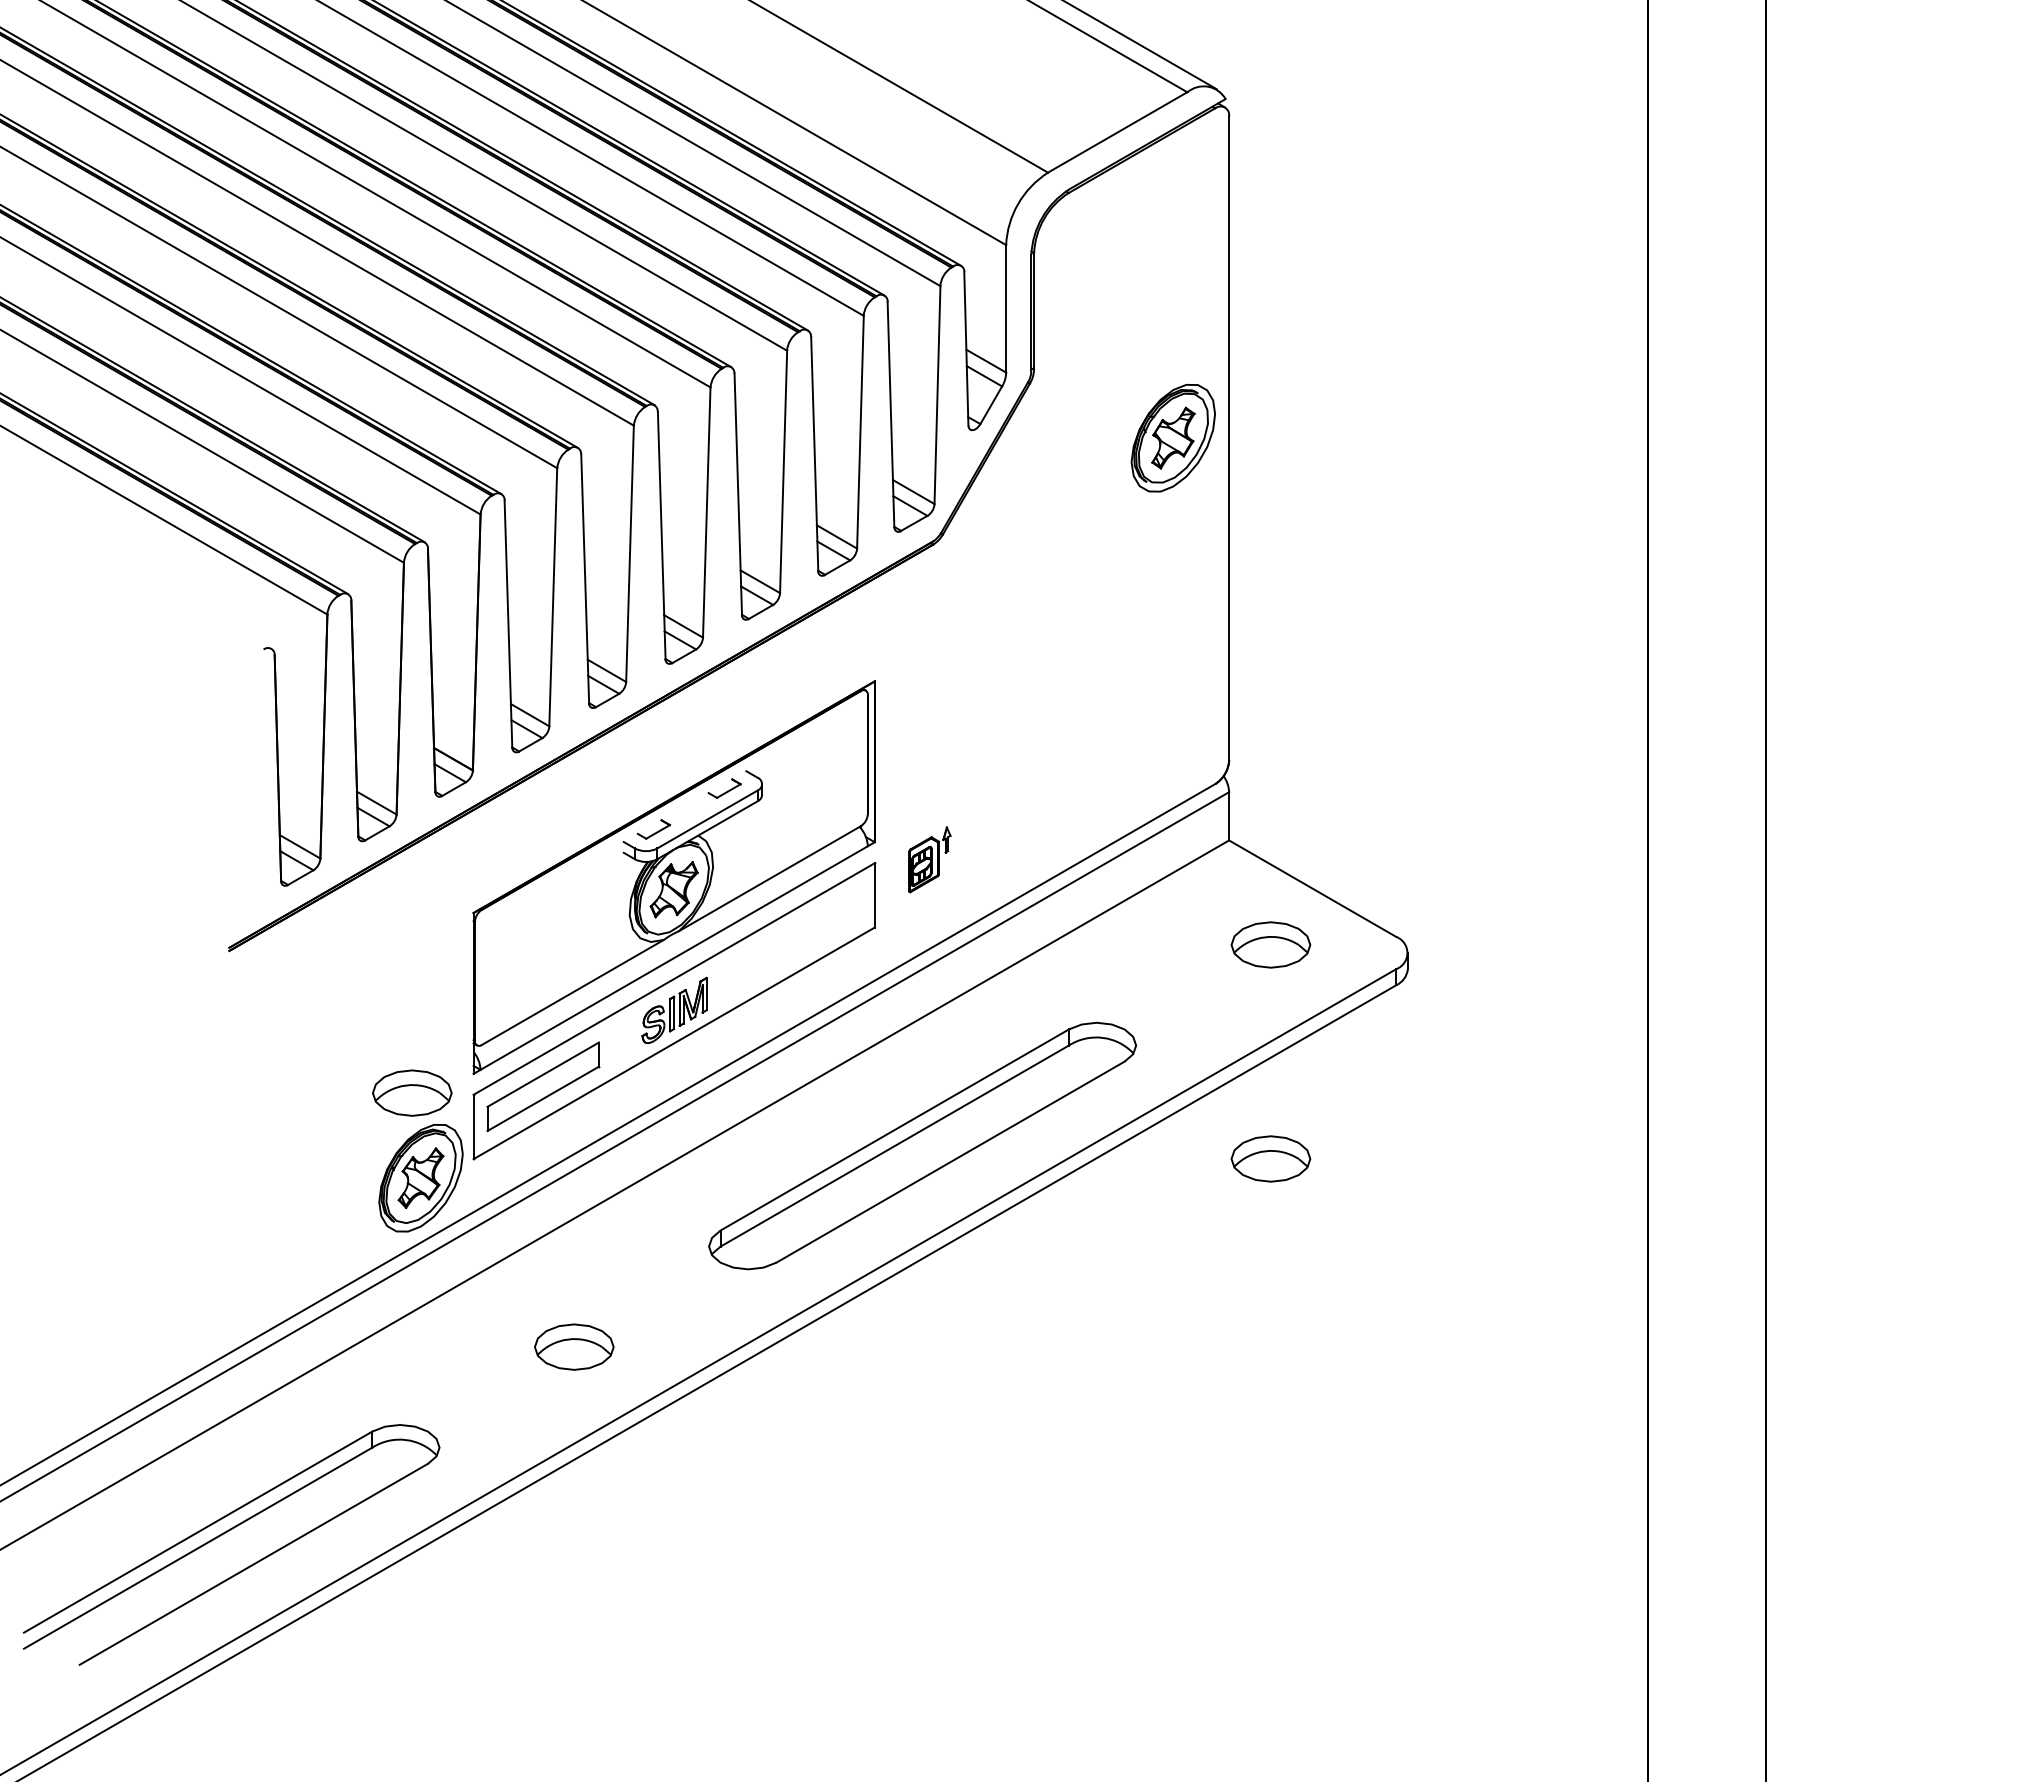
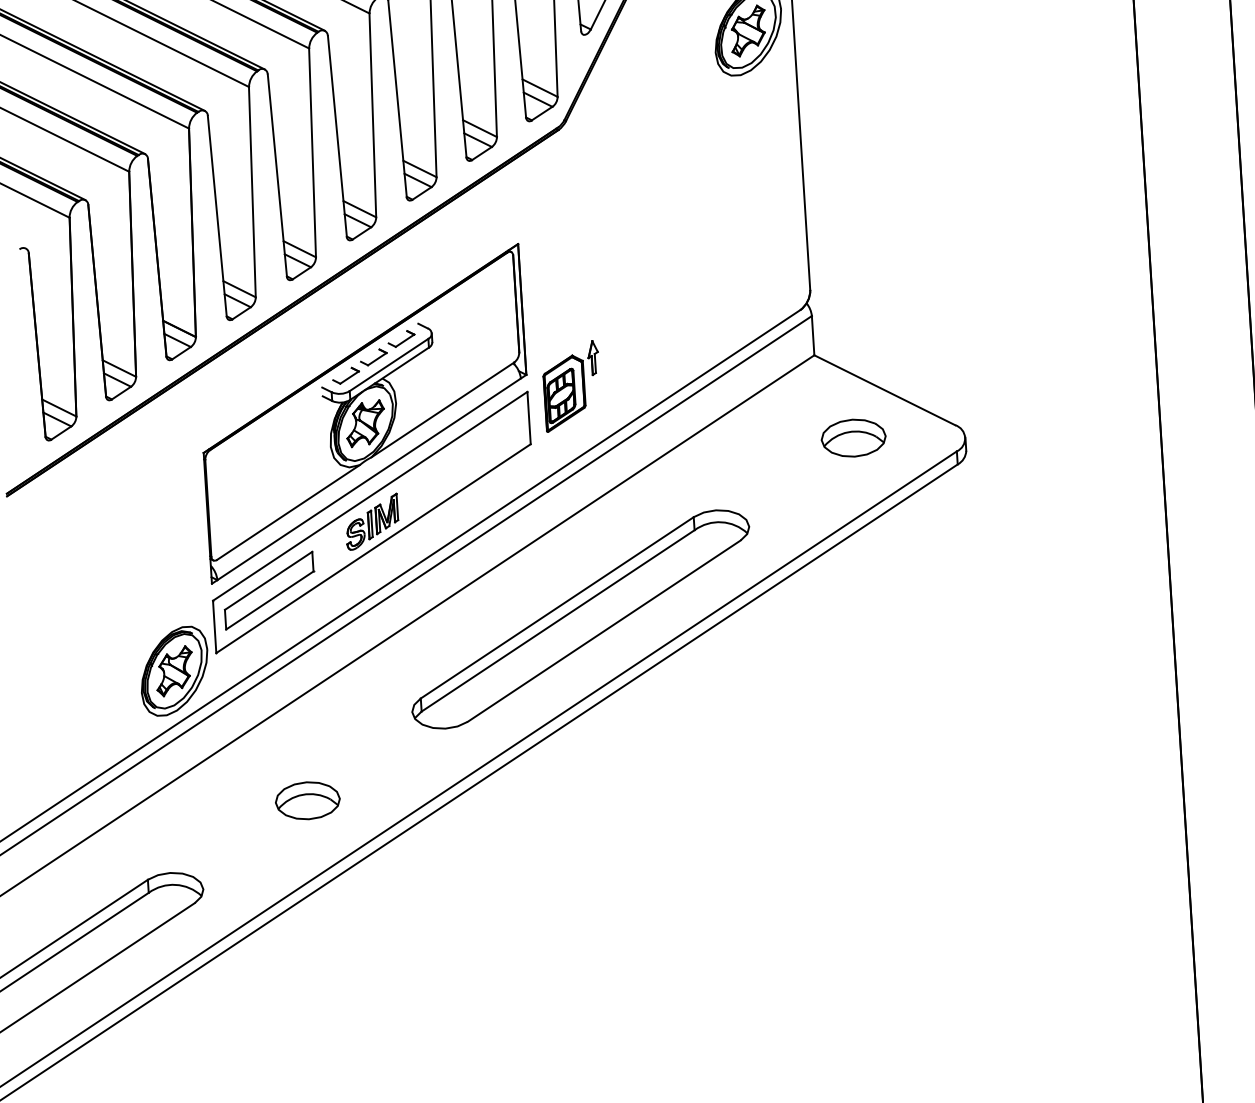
part: (689, 808) -> (373, 356), added
part: (929, 859) -> (571, 386), size x1.67
part: (412, 1092) -> (163, 602), removed
part: (1270, 1158) -> (864, 611), removed

